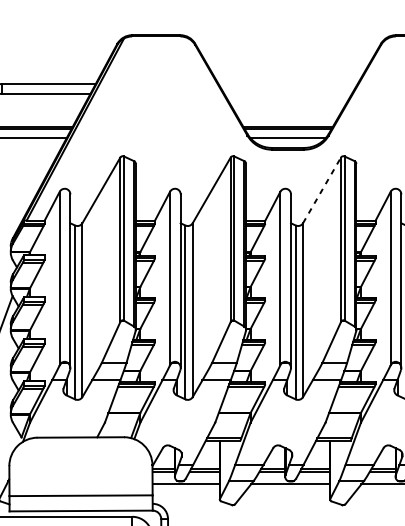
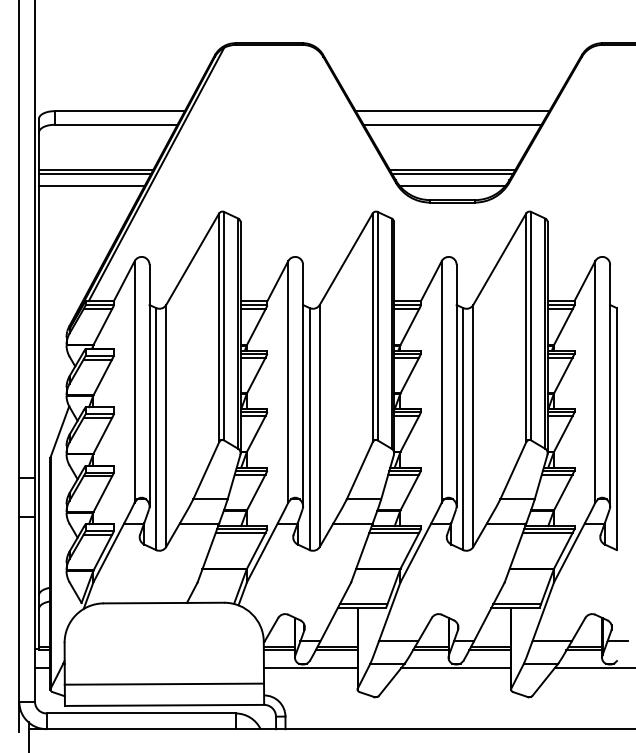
line: (288, 84) -> (452, 111), added
line: (288, 93) -> (452, 124), added
line: (321, 190) -> (499, 259), dashed -> solid

